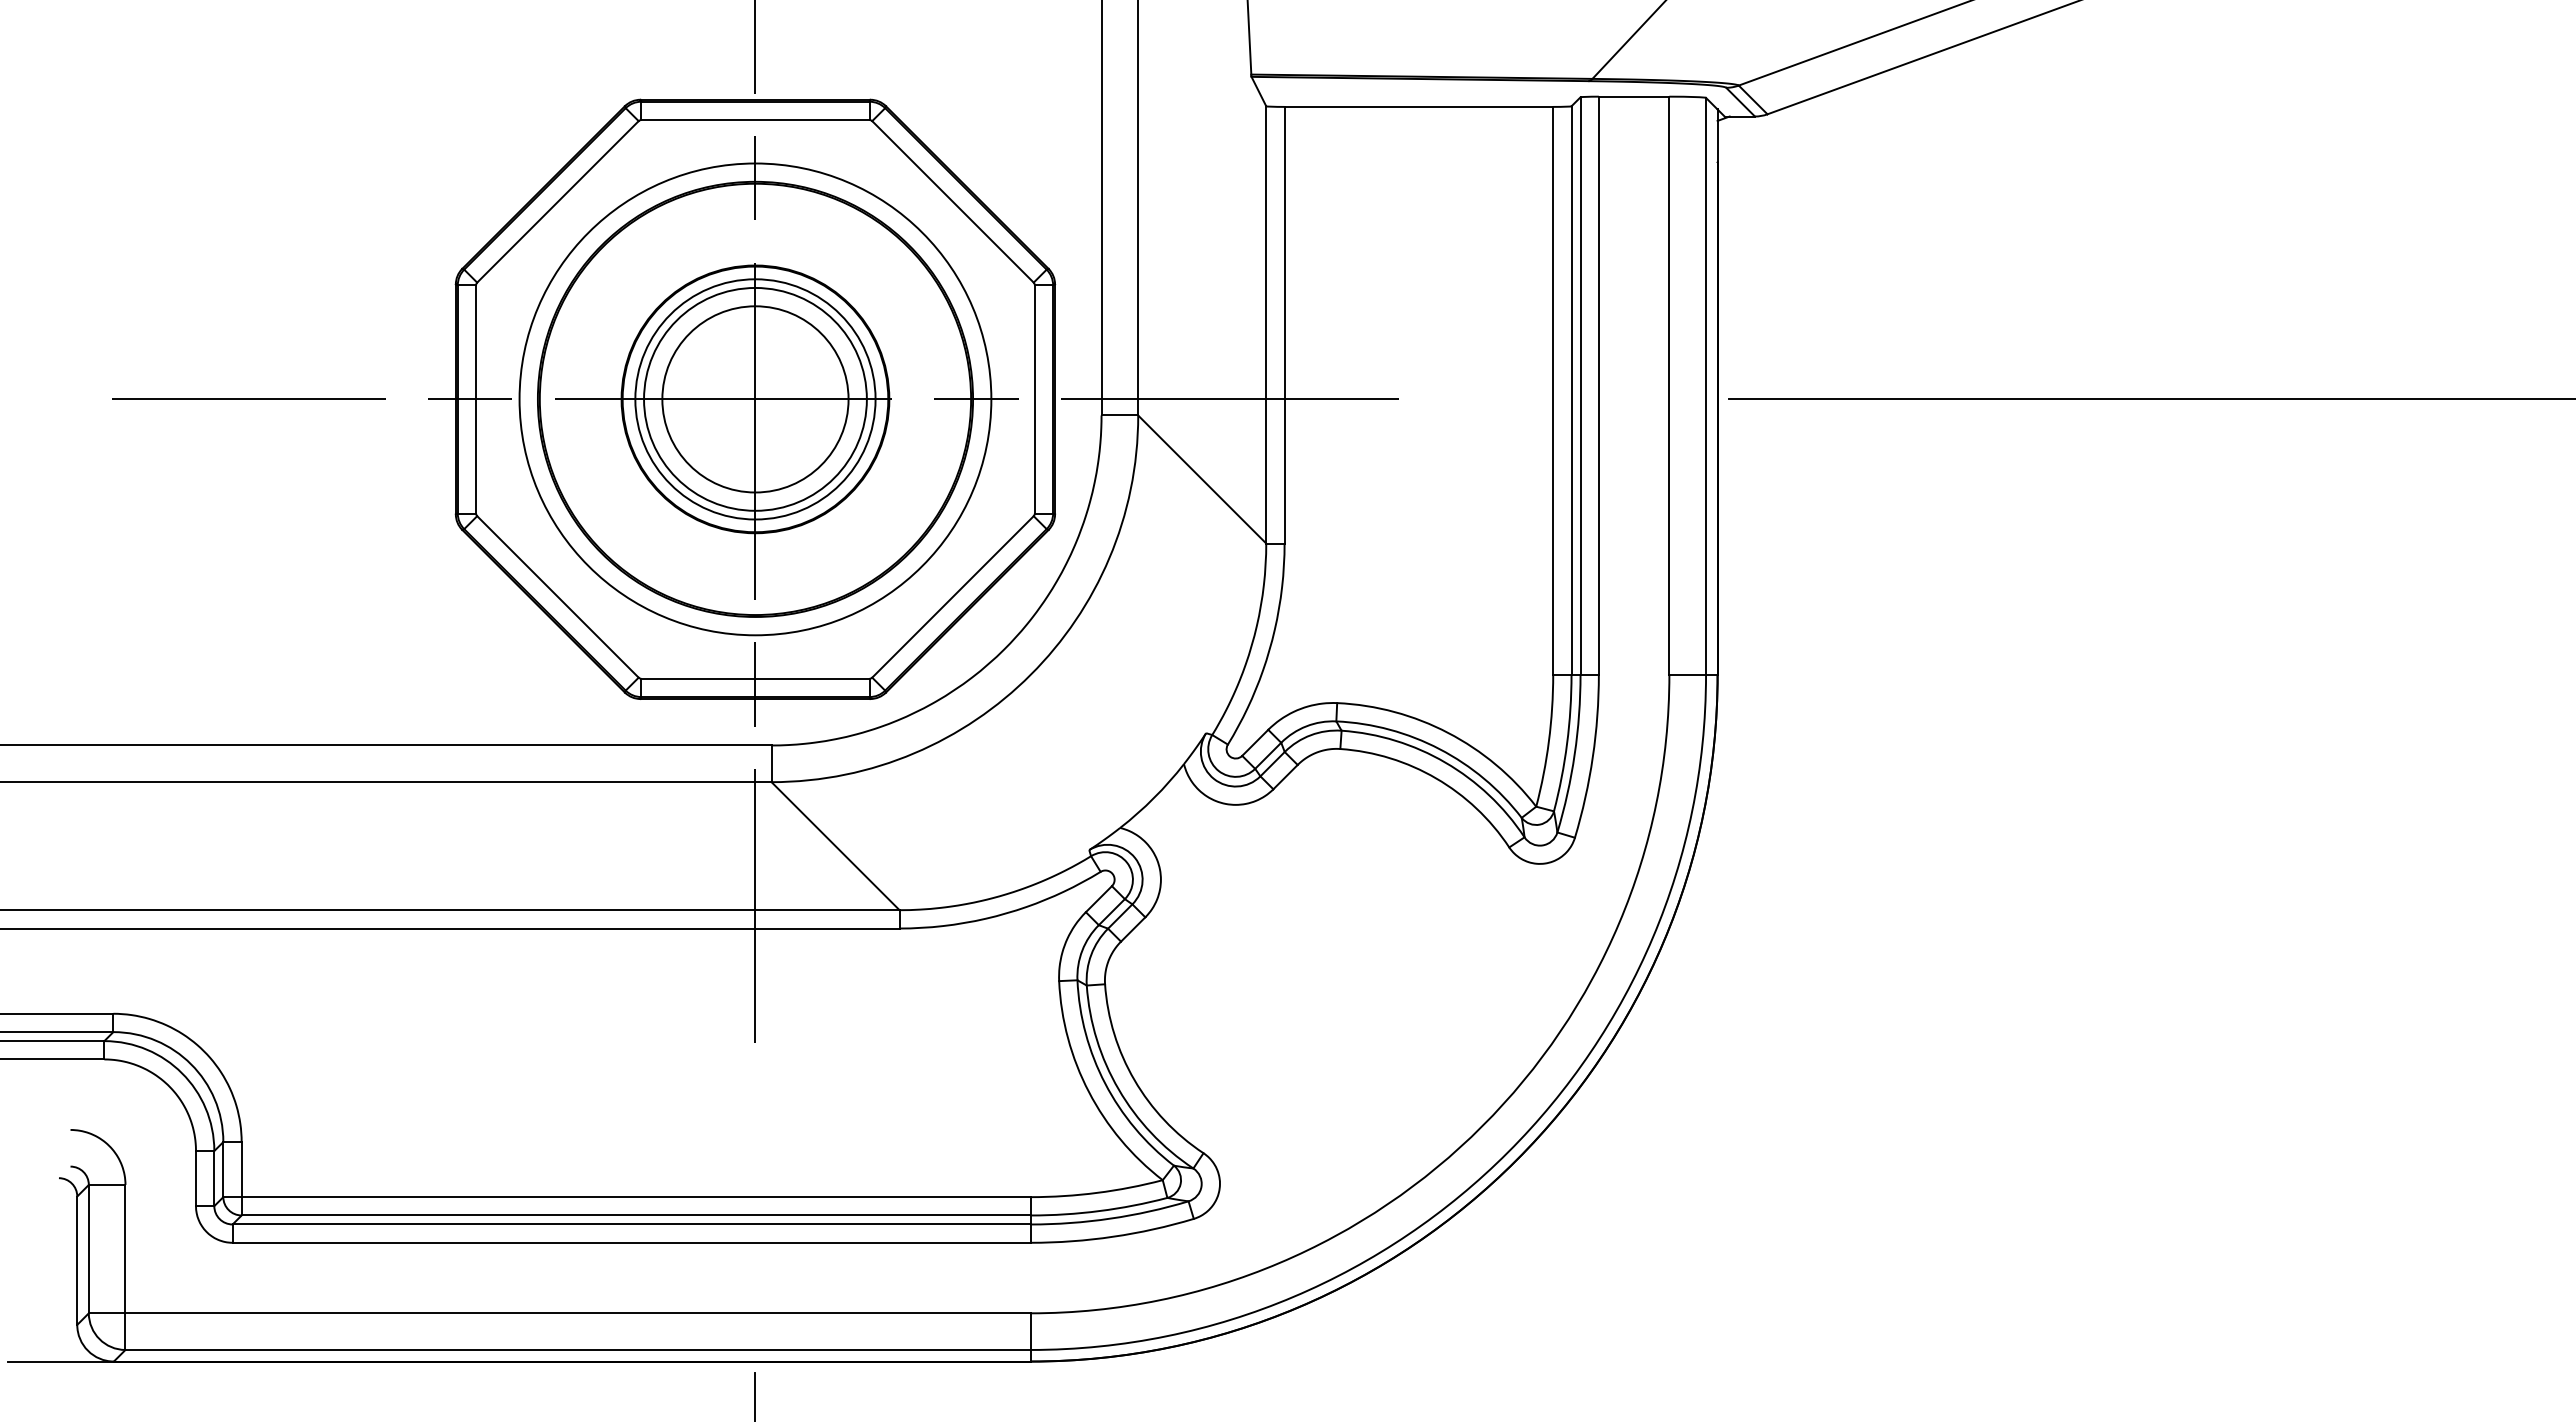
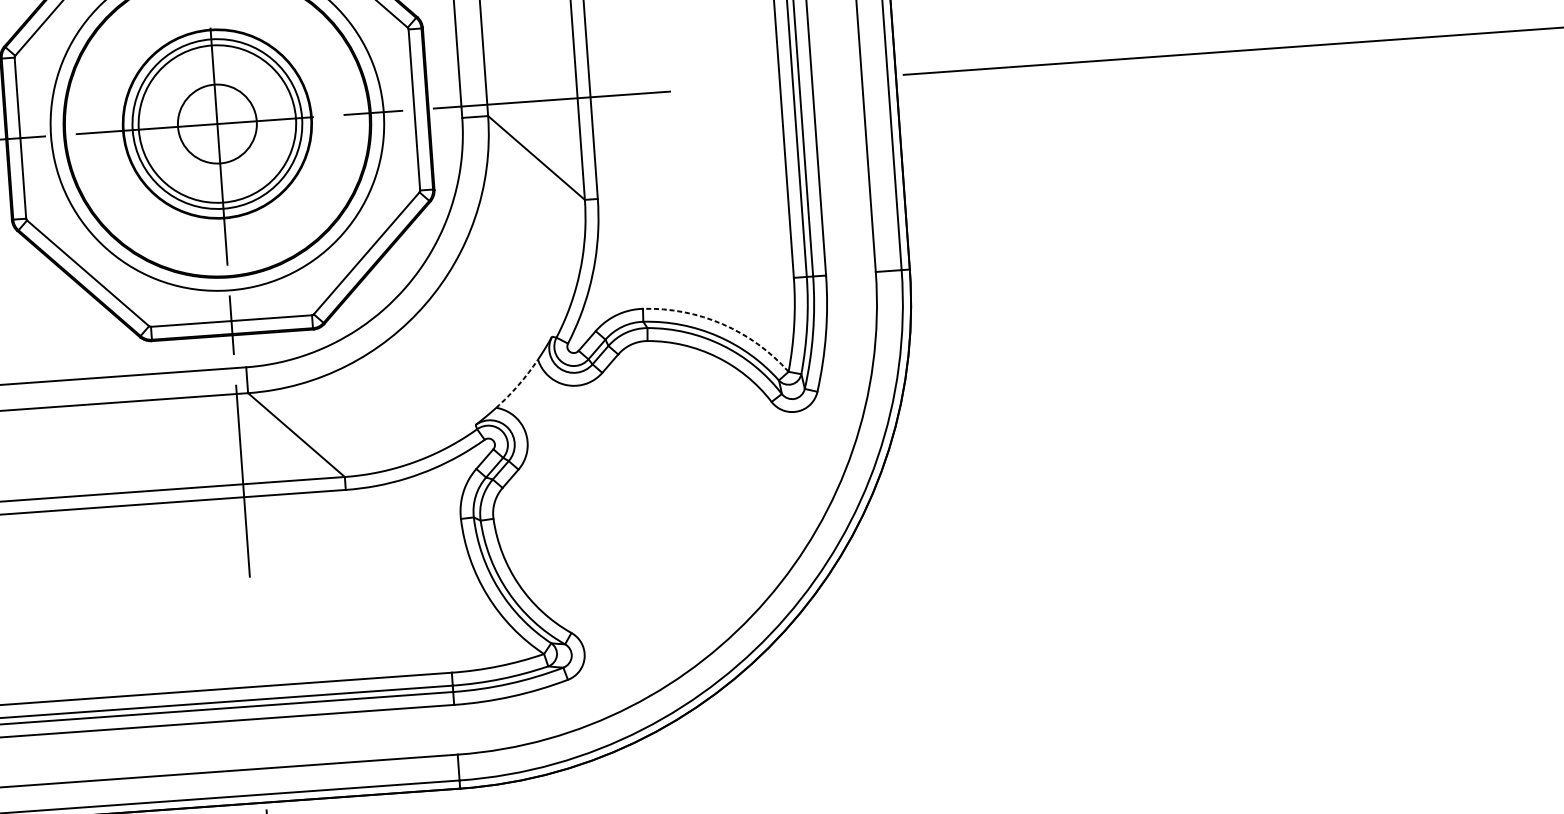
circle: (755, 399) -> (217, 124), size x0.6
arc: (1448, 732) -> (722, 323), solid -> dashed
arc: (1154, 798) -> (518, 385), solid -> dashed

